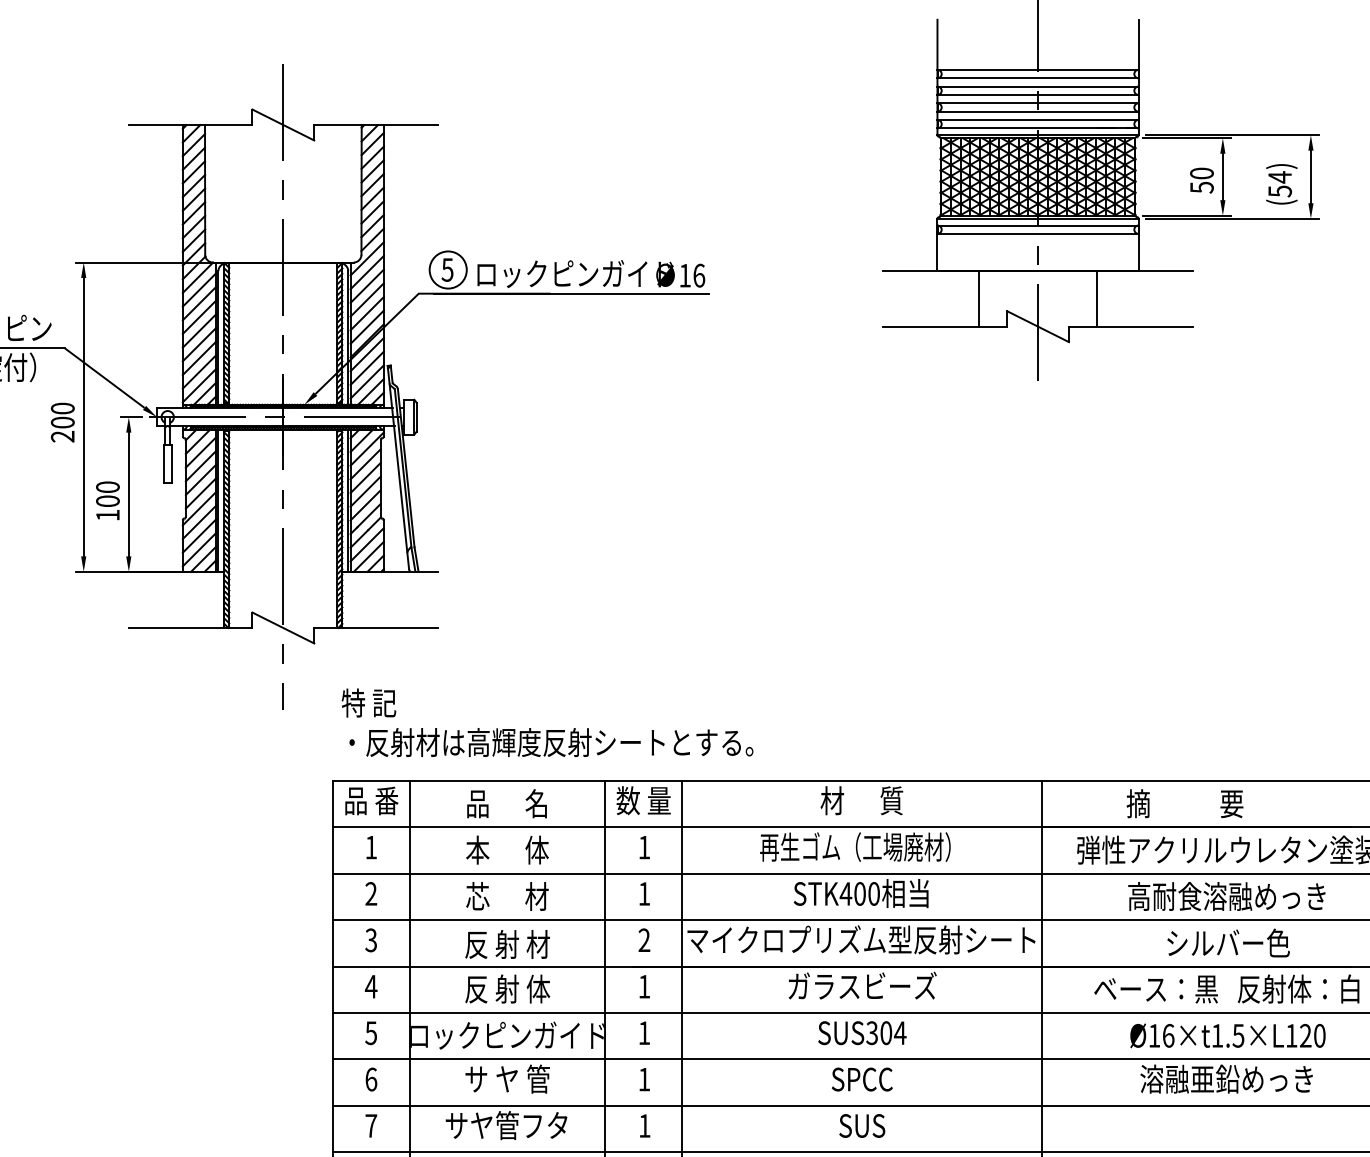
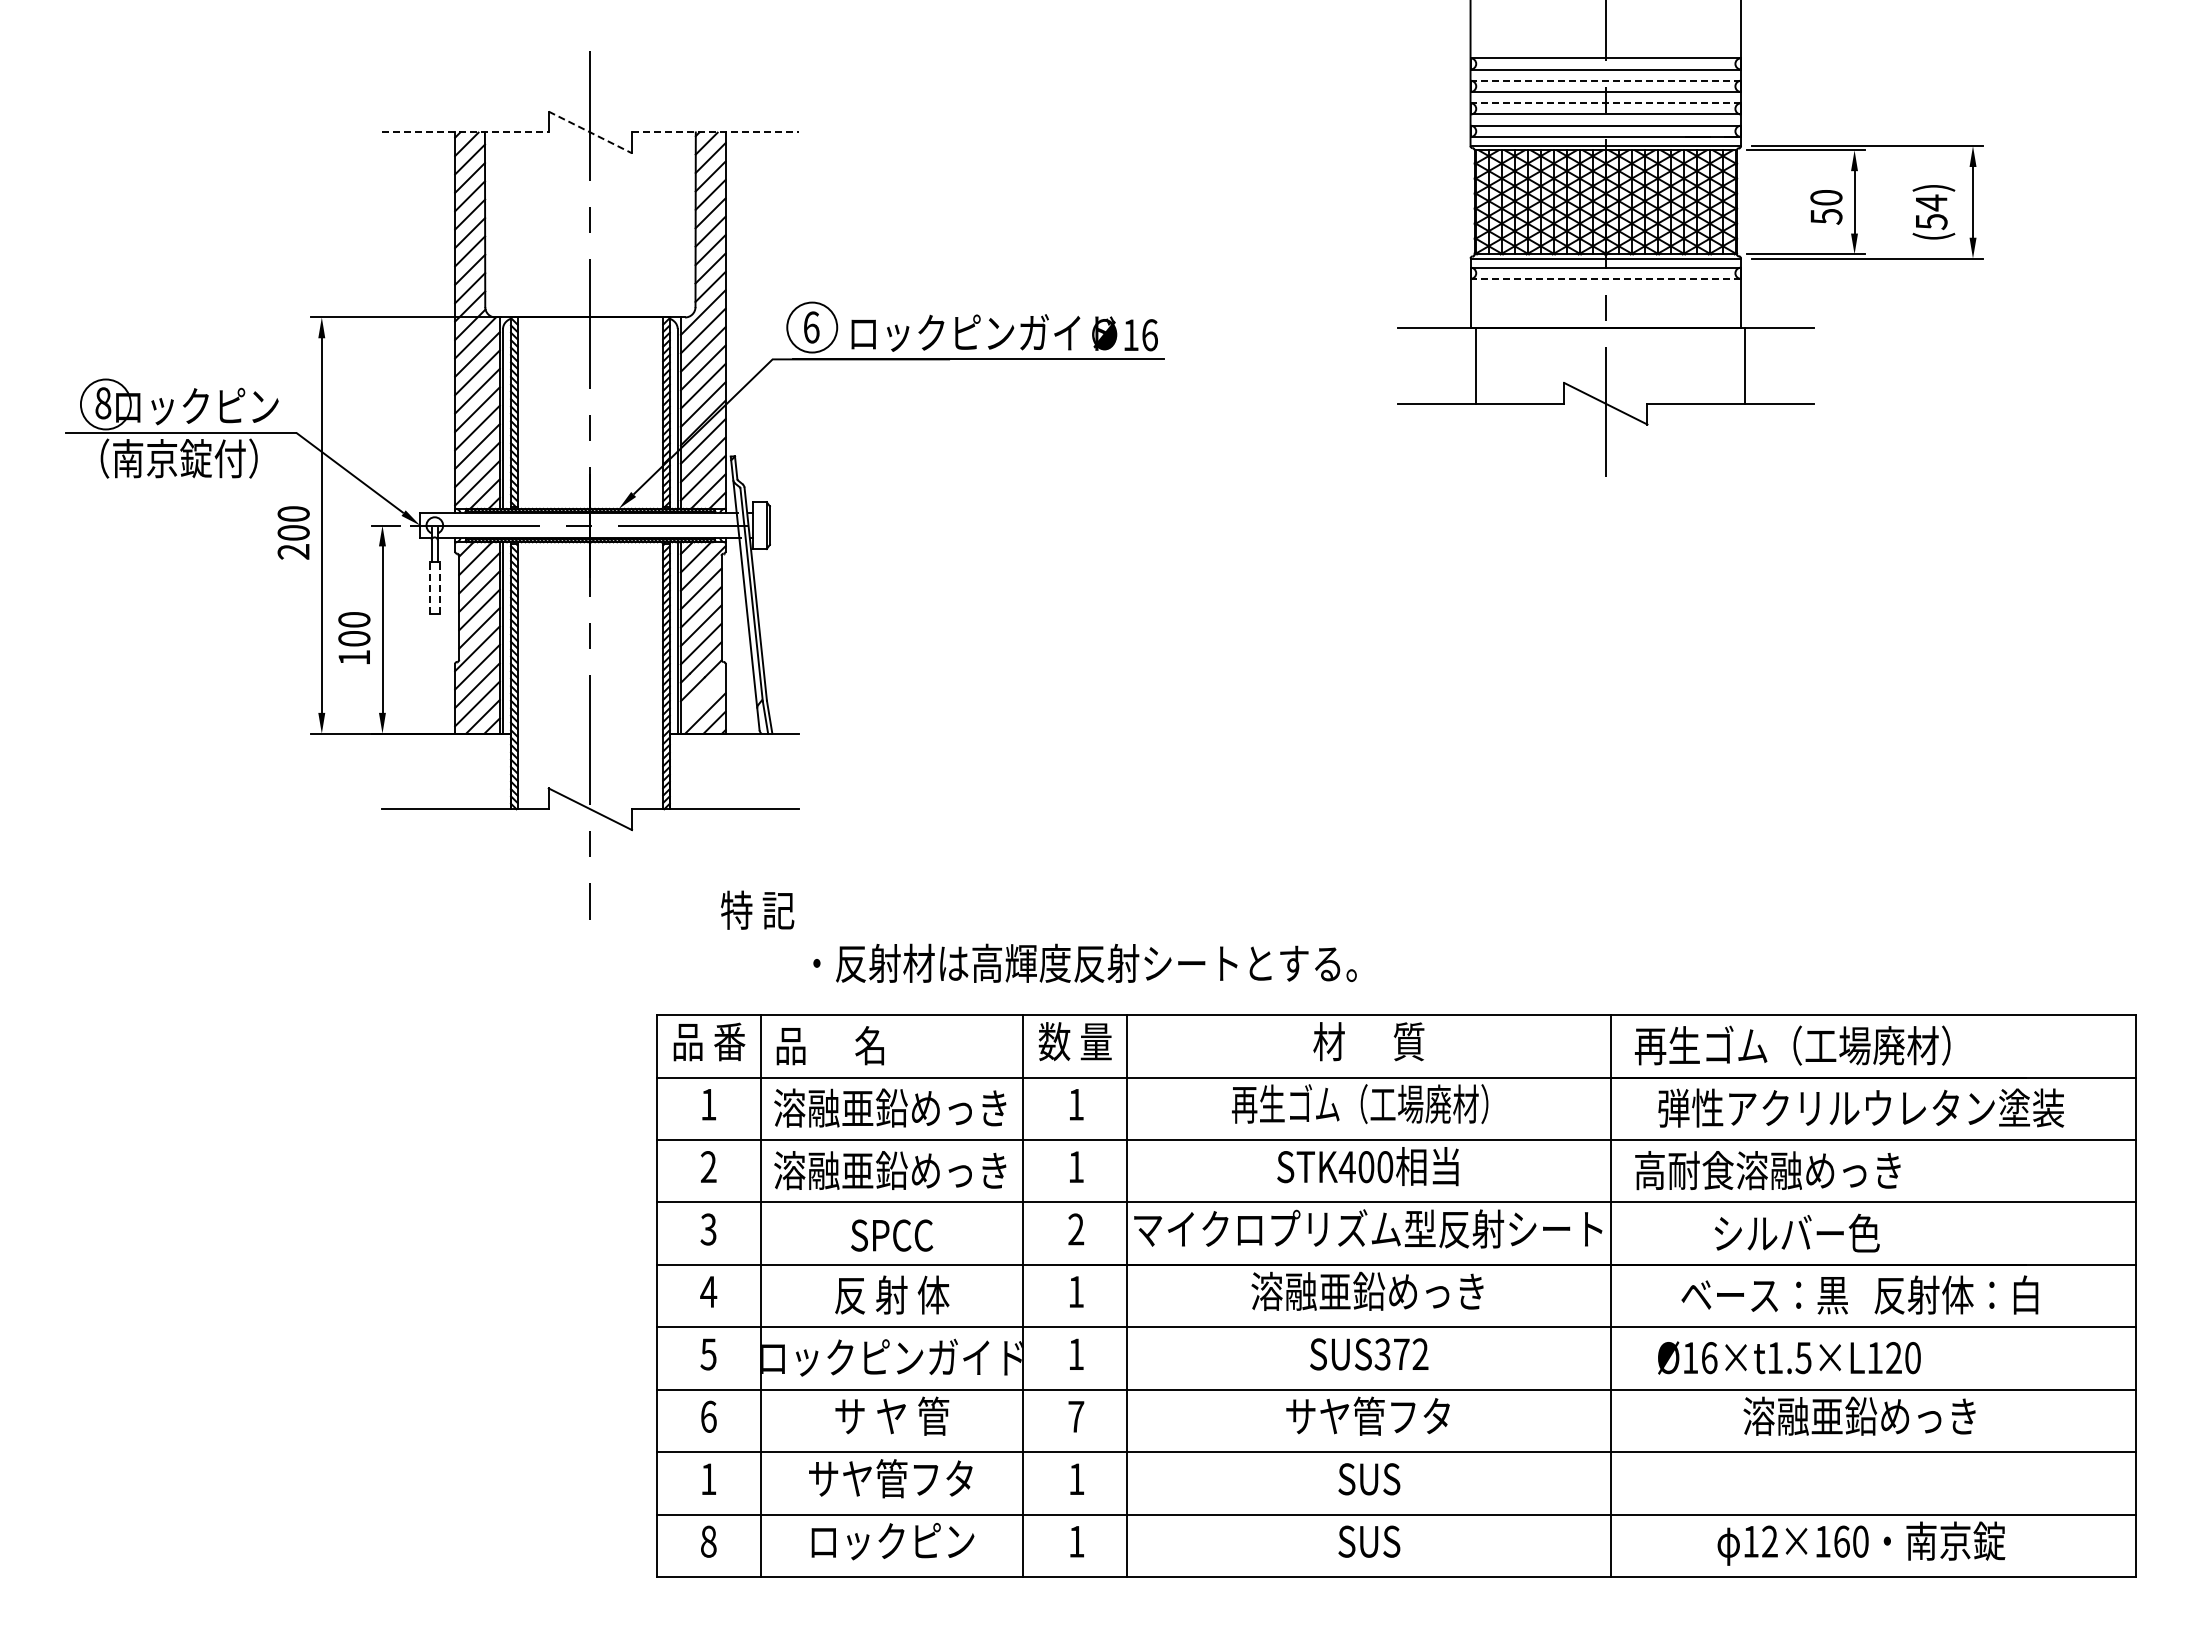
line: (1037, 86) -> (1605, 80), solid -> dashed
line: (1037, 103) -> (1605, 103), solid -> dashed
line: (191, 125) -> (466, 132), solid -> dashed
line: (283, 125) -> (590, 132), solid -> dashed
line: (376, 125) -> (715, 132), solid -> dashed
line: (1037, 233) -> (1605, 278), solid -> dashed
text: (447, 269) -> (811, 327), 5 -> 6
line: (979, 298) -> (1476, 365), moved
line: (1097, 298) -> (1745, 365), moved
line: (163, 463) -> (429, 587), solid -> dashed
line: (171, 463) -> (439, 587), solid -> dashed
line: (366, 544) -> (702, 696), removed
text: (368, 702) -> (757, 909), moved
text: (550, 741) -> (1084, 962), moved
text: (506, 803) -> (829, 1045), moved
text: (1176, 803) -> (1792, 1045), 摘            要 -> 再生ゴム（工場廃材）
text: (506, 849) -> (890, 1107), 本      体 -> 溶融亜鉛めっき
text: (506, 896) -> (890, 1170), 芯      材 -> 溶融亜鉛めっき
text: (1226, 896) -> (1767, 1170), moved
text: (1228, 942) -> (1797, 1232), moved
text: (507, 944) -> (892, 1234), 反 射 材 -> SPCC
text: (860, 985) -> (1367, 1290), ガラスビーズ -> 溶融亜鉛めっき
text: (893, 1033) -> (1411, 1354), SUS304 -> SUS372
text: (1228, 1035) -> (1789, 1357), moved
text: (860, 1078) -> (1367, 1415), SPCC -> サヤ管フタ
text: (644, 1079) -> (1076, 1416), 1 -> 7
text: (371, 1125) -> (708, 1478), 7 -> 1

